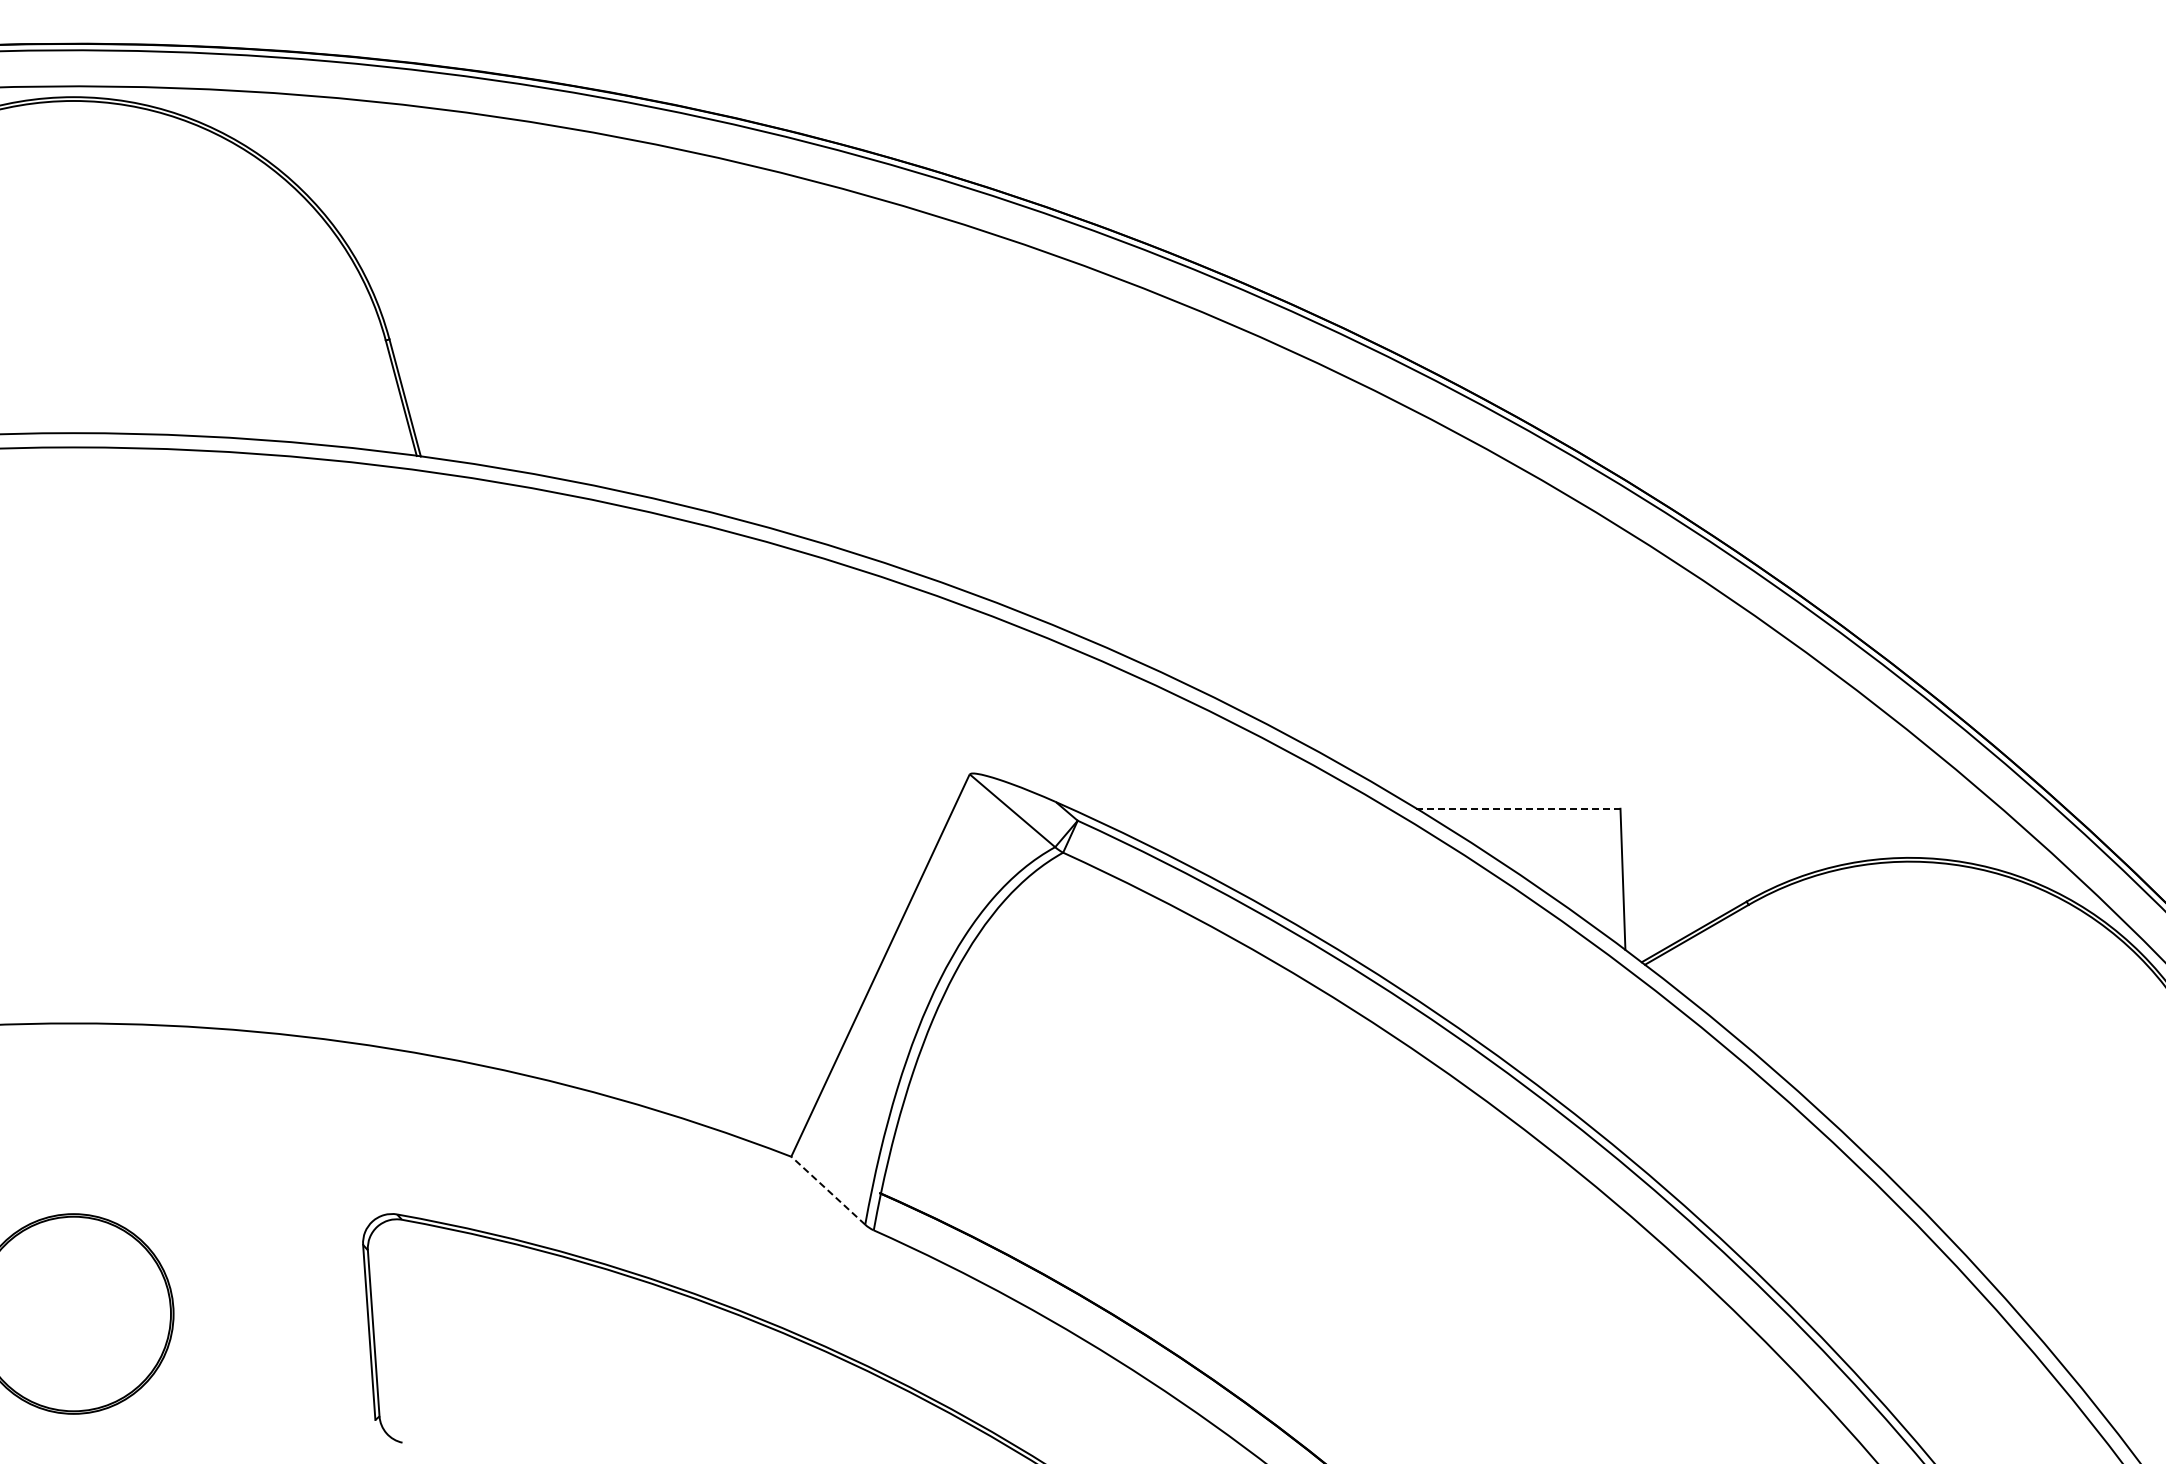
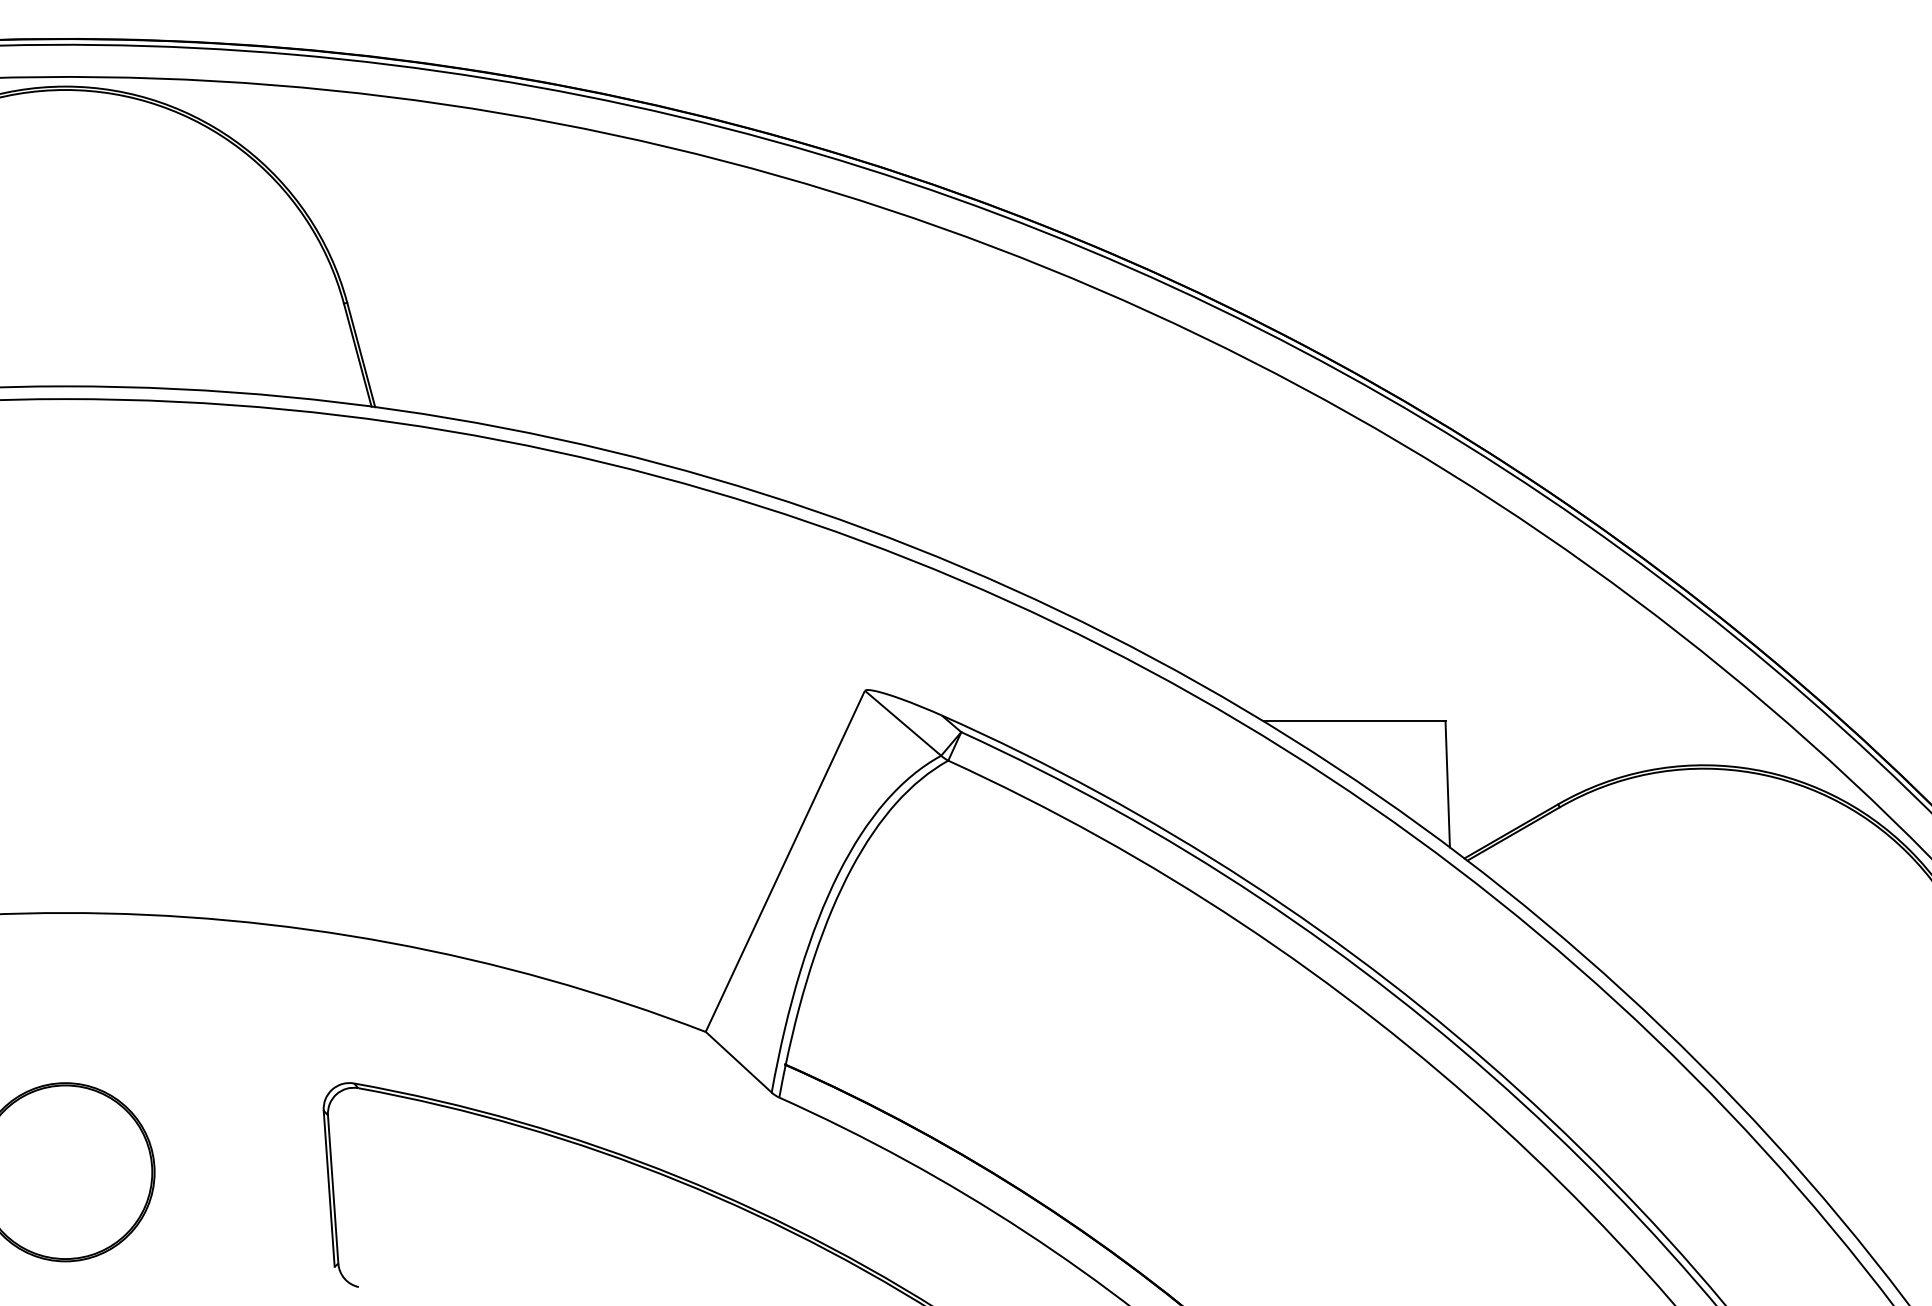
line: (1518, 808) -> (1354, 721), dashed -> solid
line: (827, 1190) -> (738, 1062), dashed -> solid

